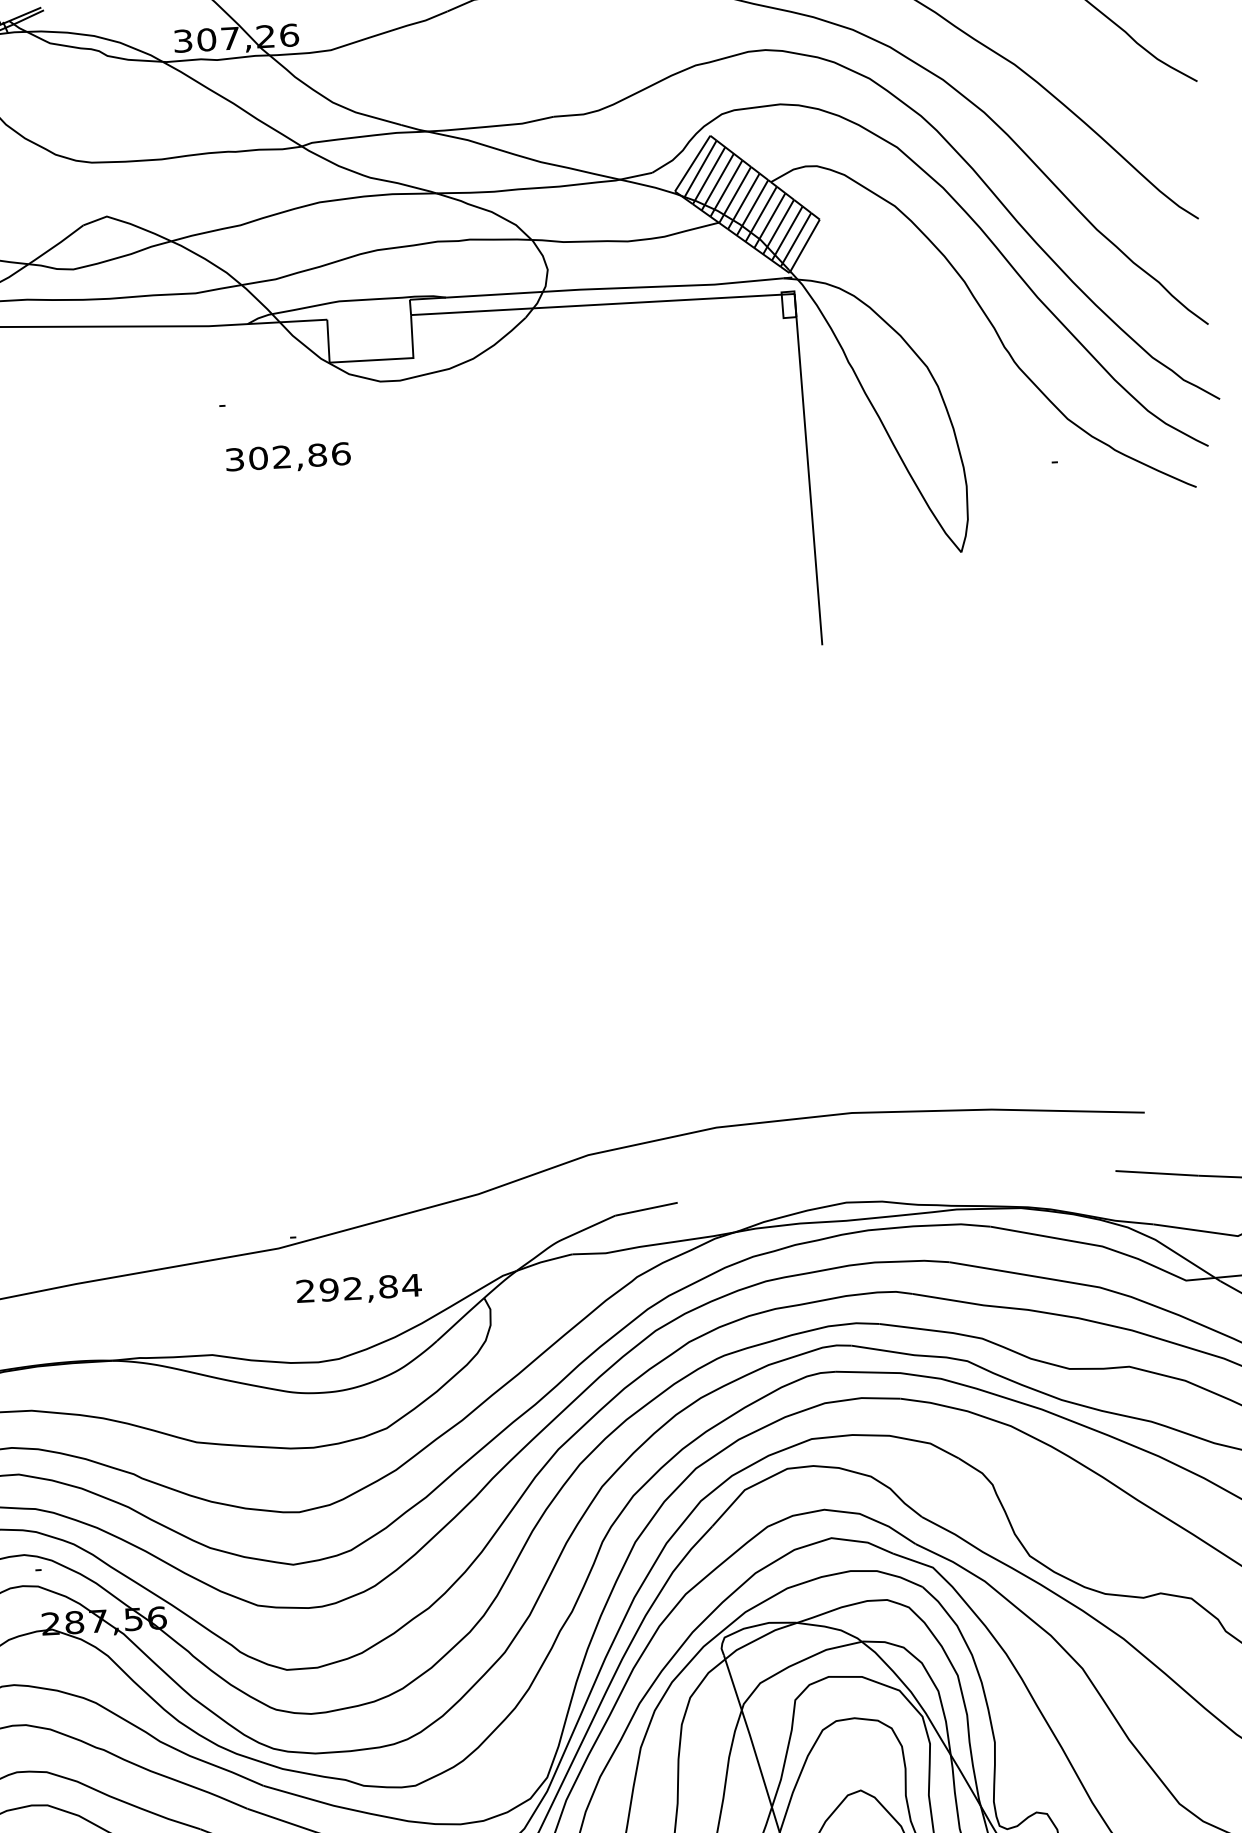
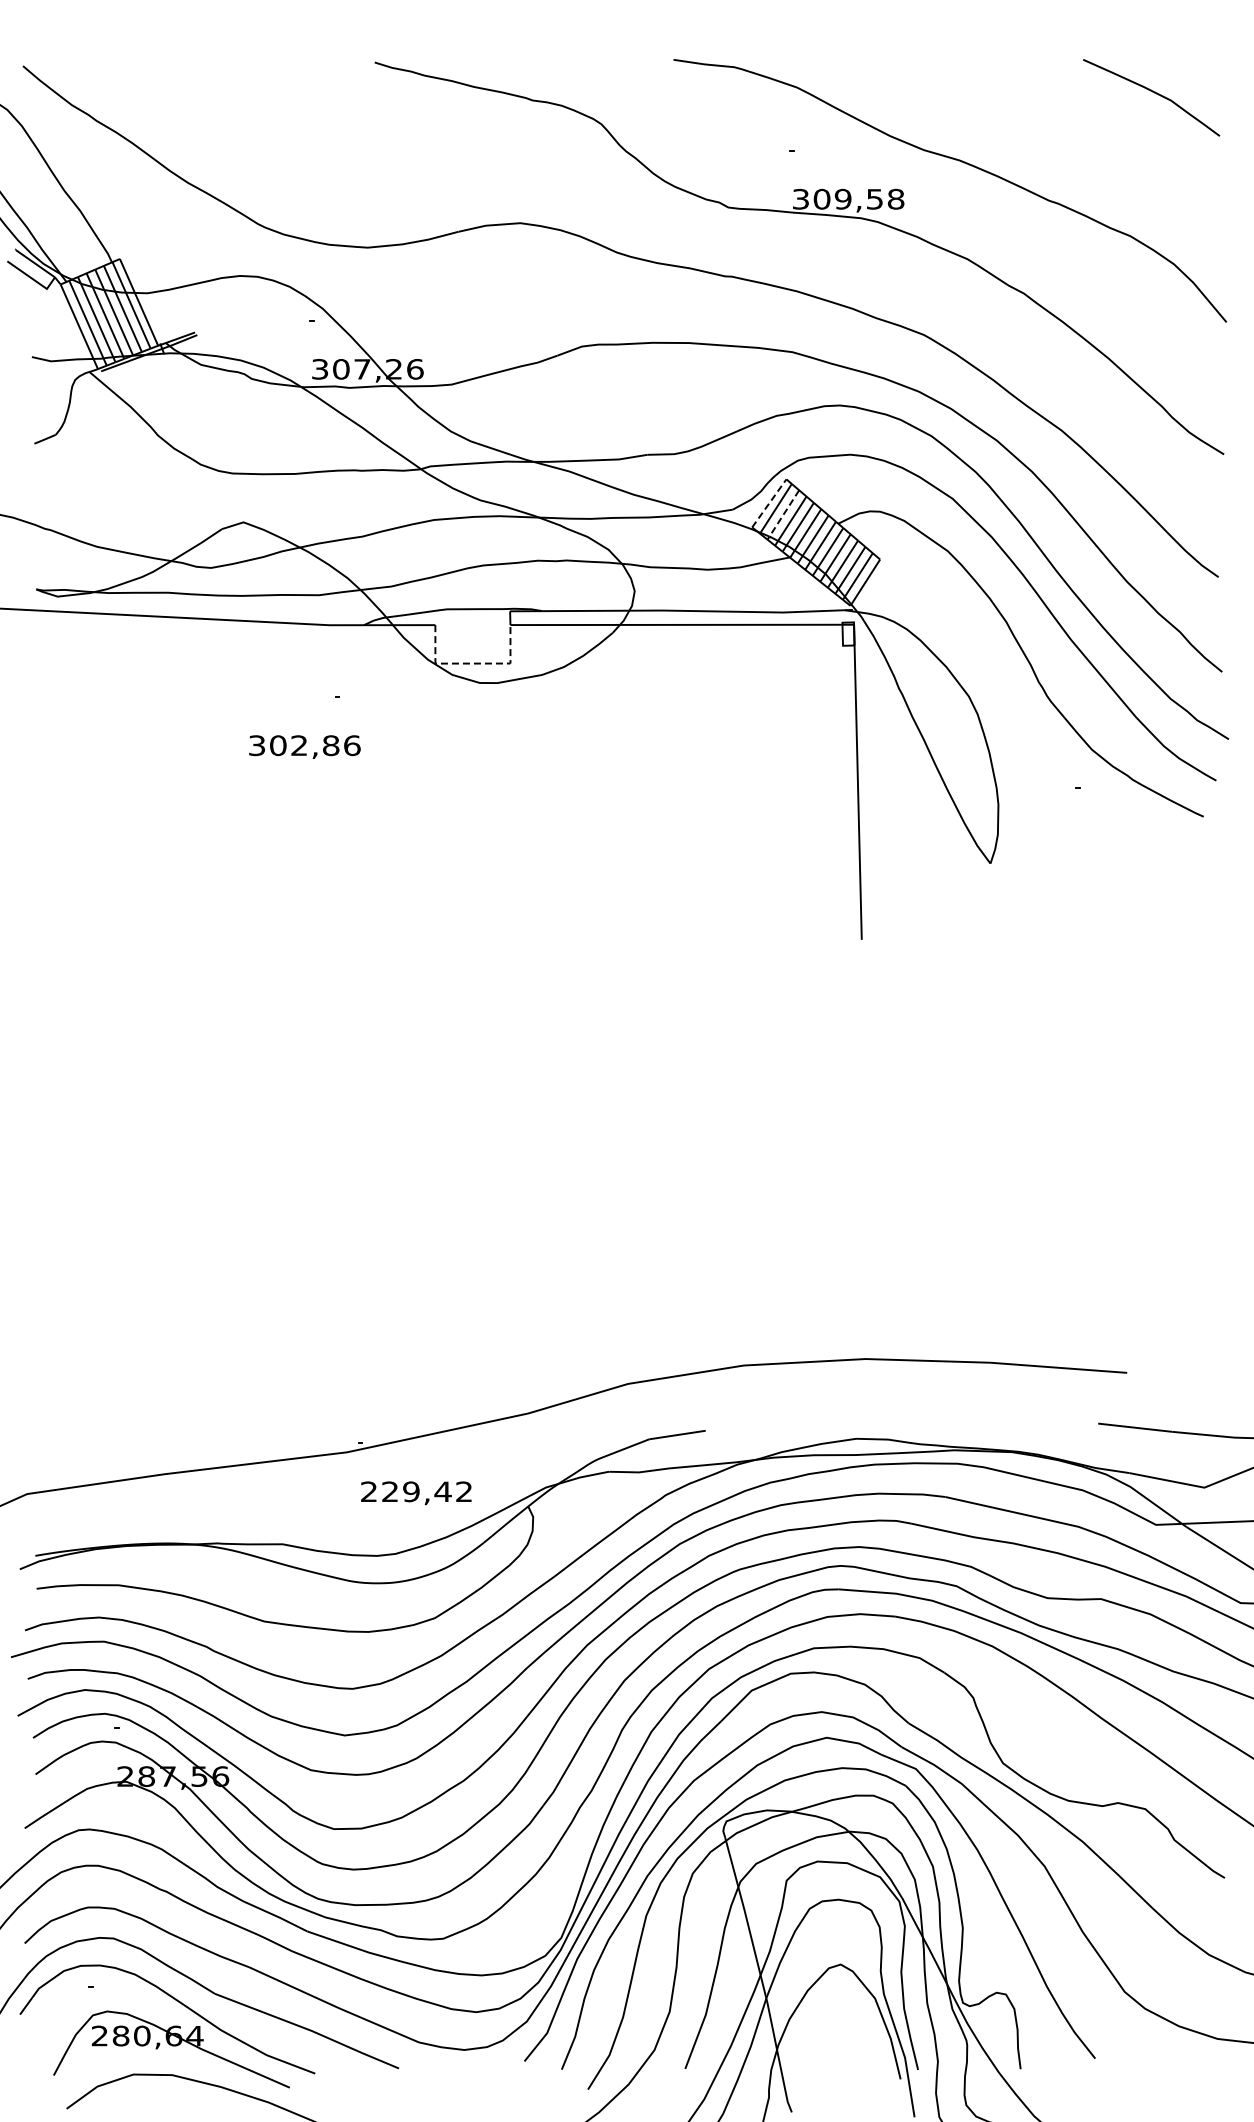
line: (692, 162) -> (769, 502), solid -> dashed
line: (710, 173) -> (784, 513), solid -> dashed
line: (371, 360) -> (472, 663), solid -> dashed
text: (287, 457) -> (304, 746), moved
text: (370, 1287) -> (427, 1491), 292,84 -> 229,42

